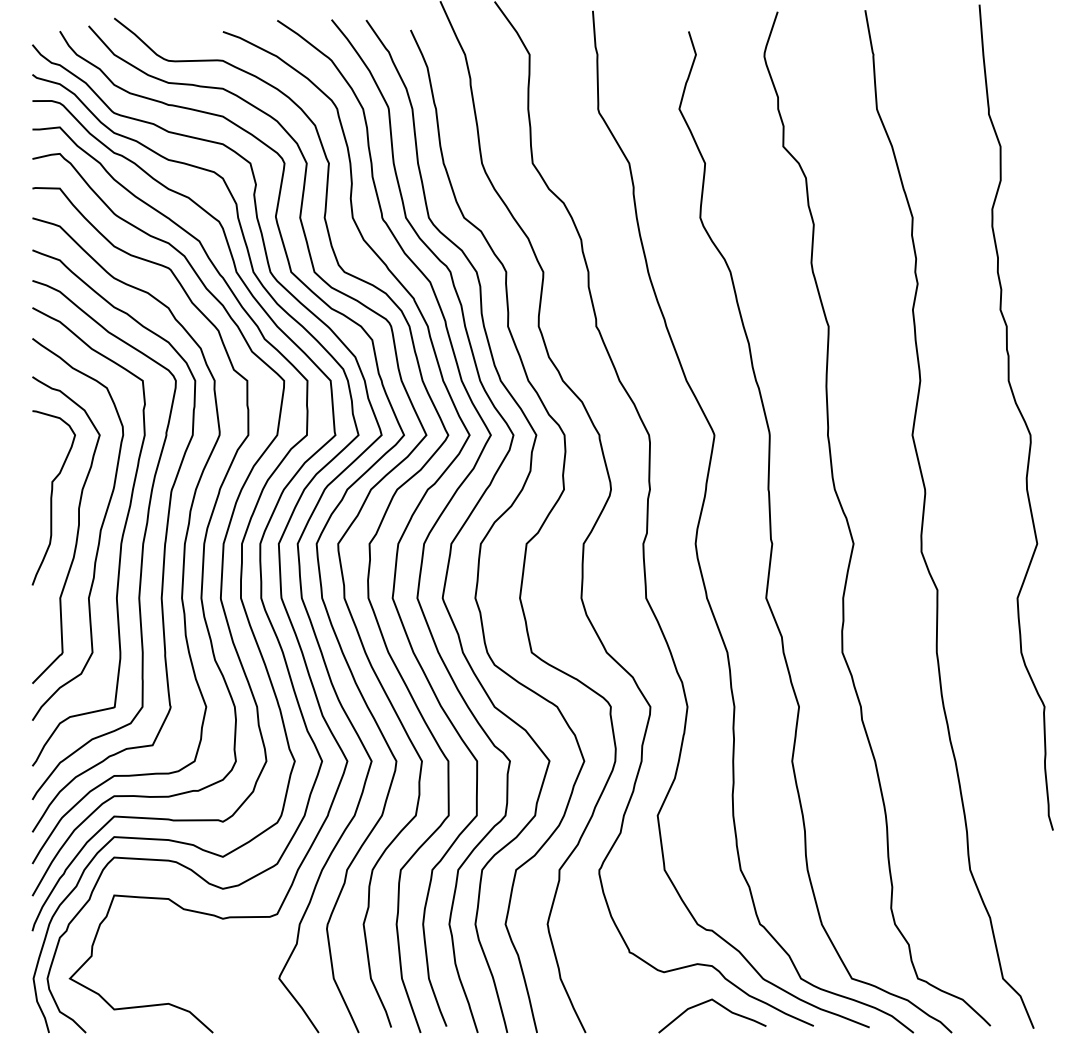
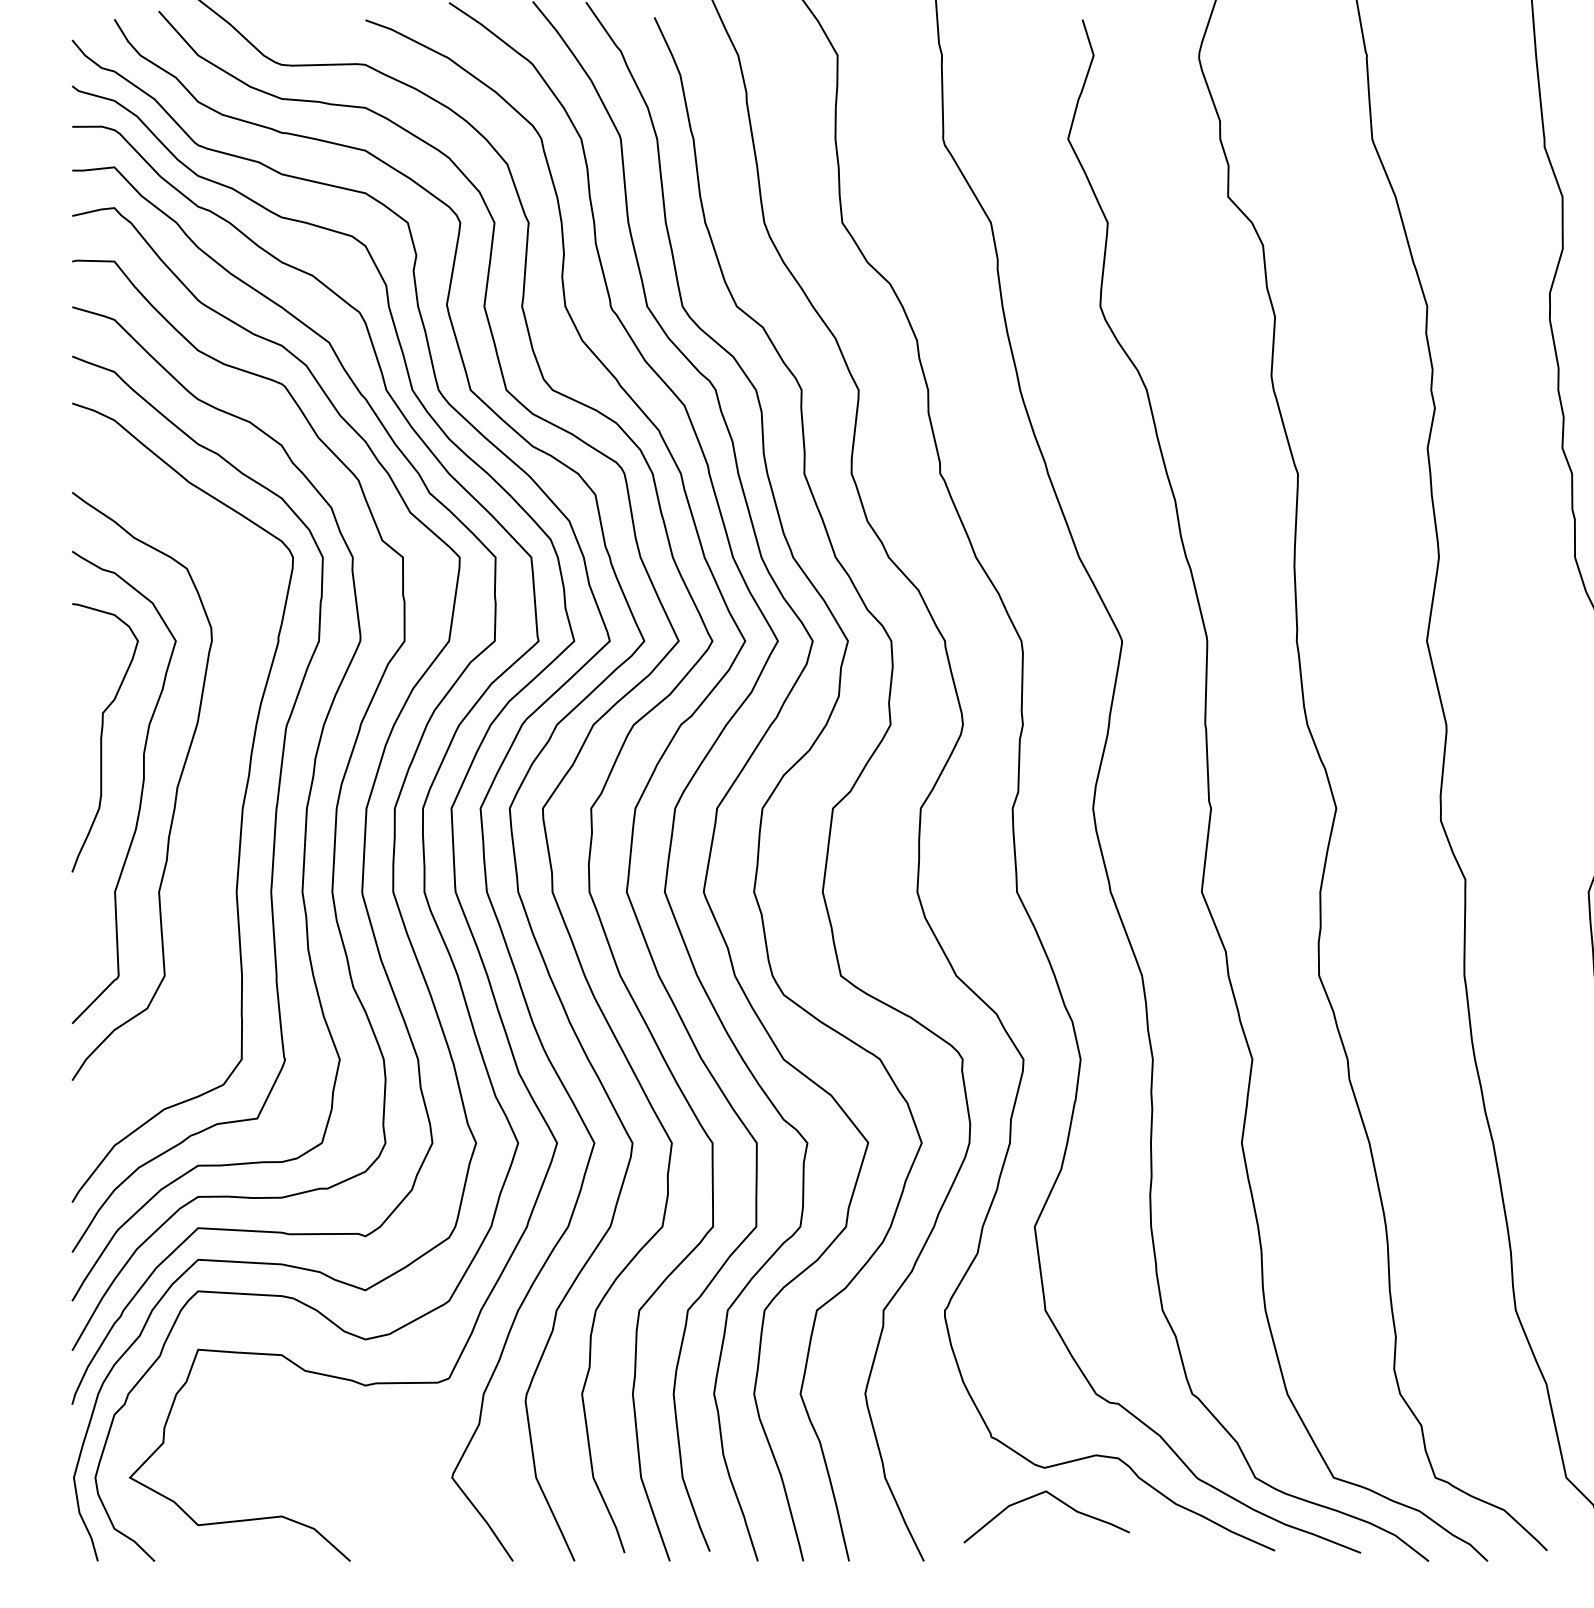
curve: (120, 541) -> (207, 804), removed
curve: (720, 1006) -> (1059, 1502), moved

